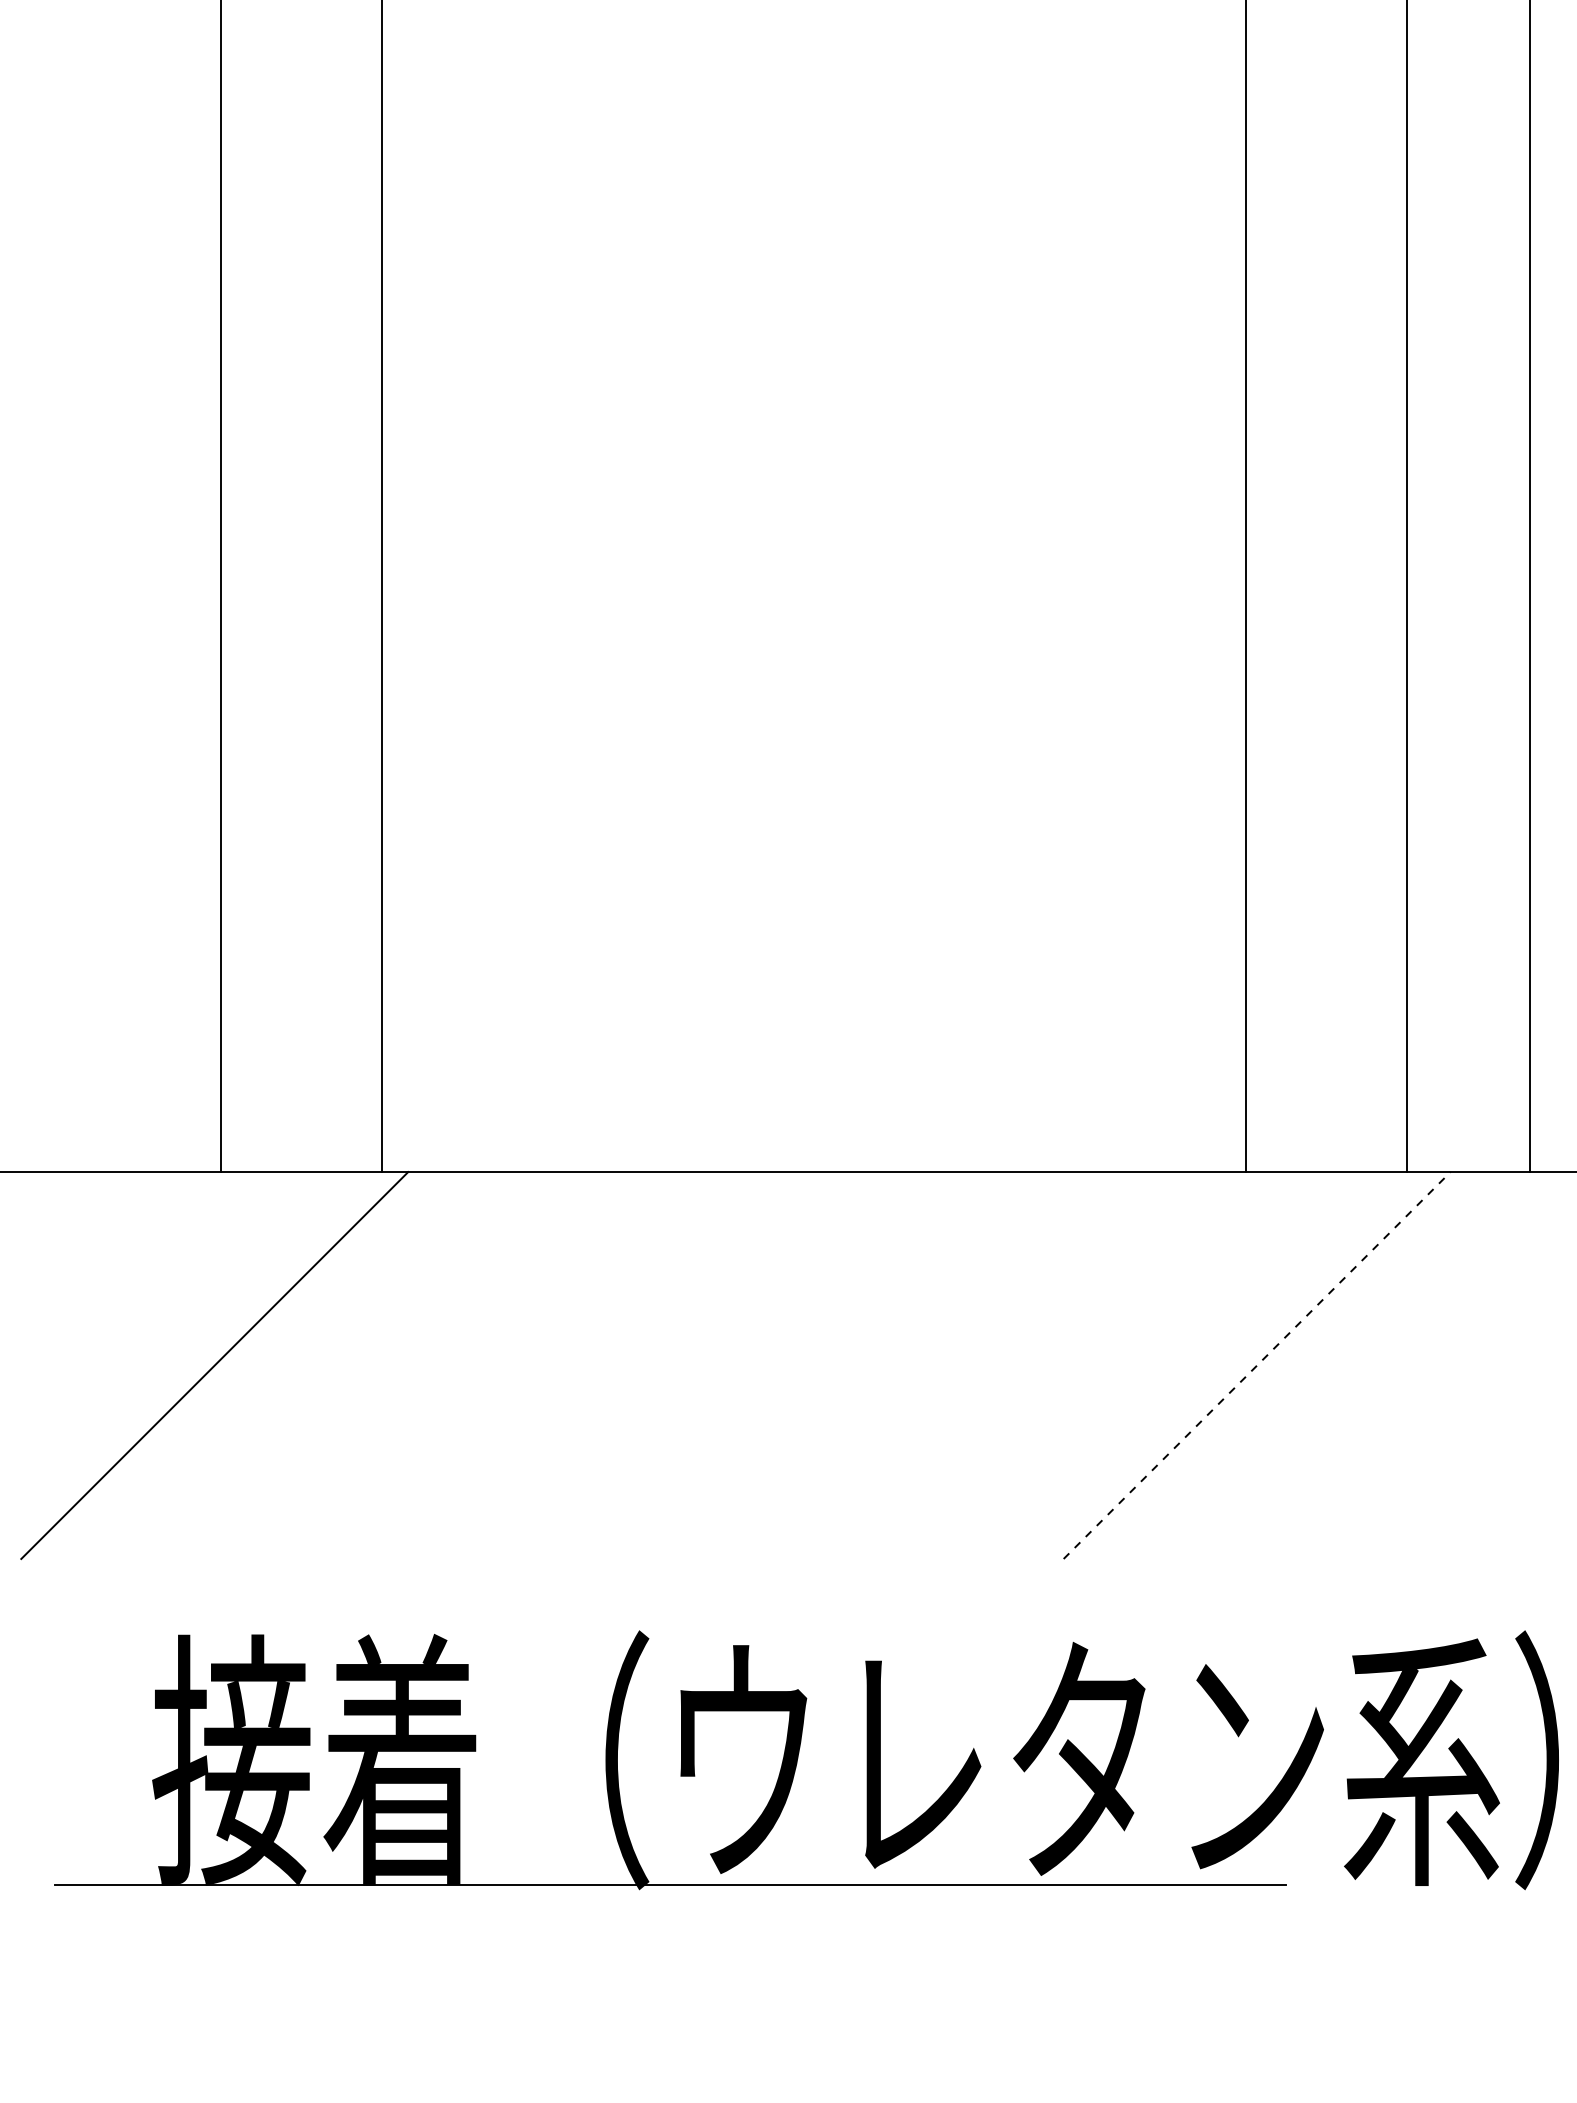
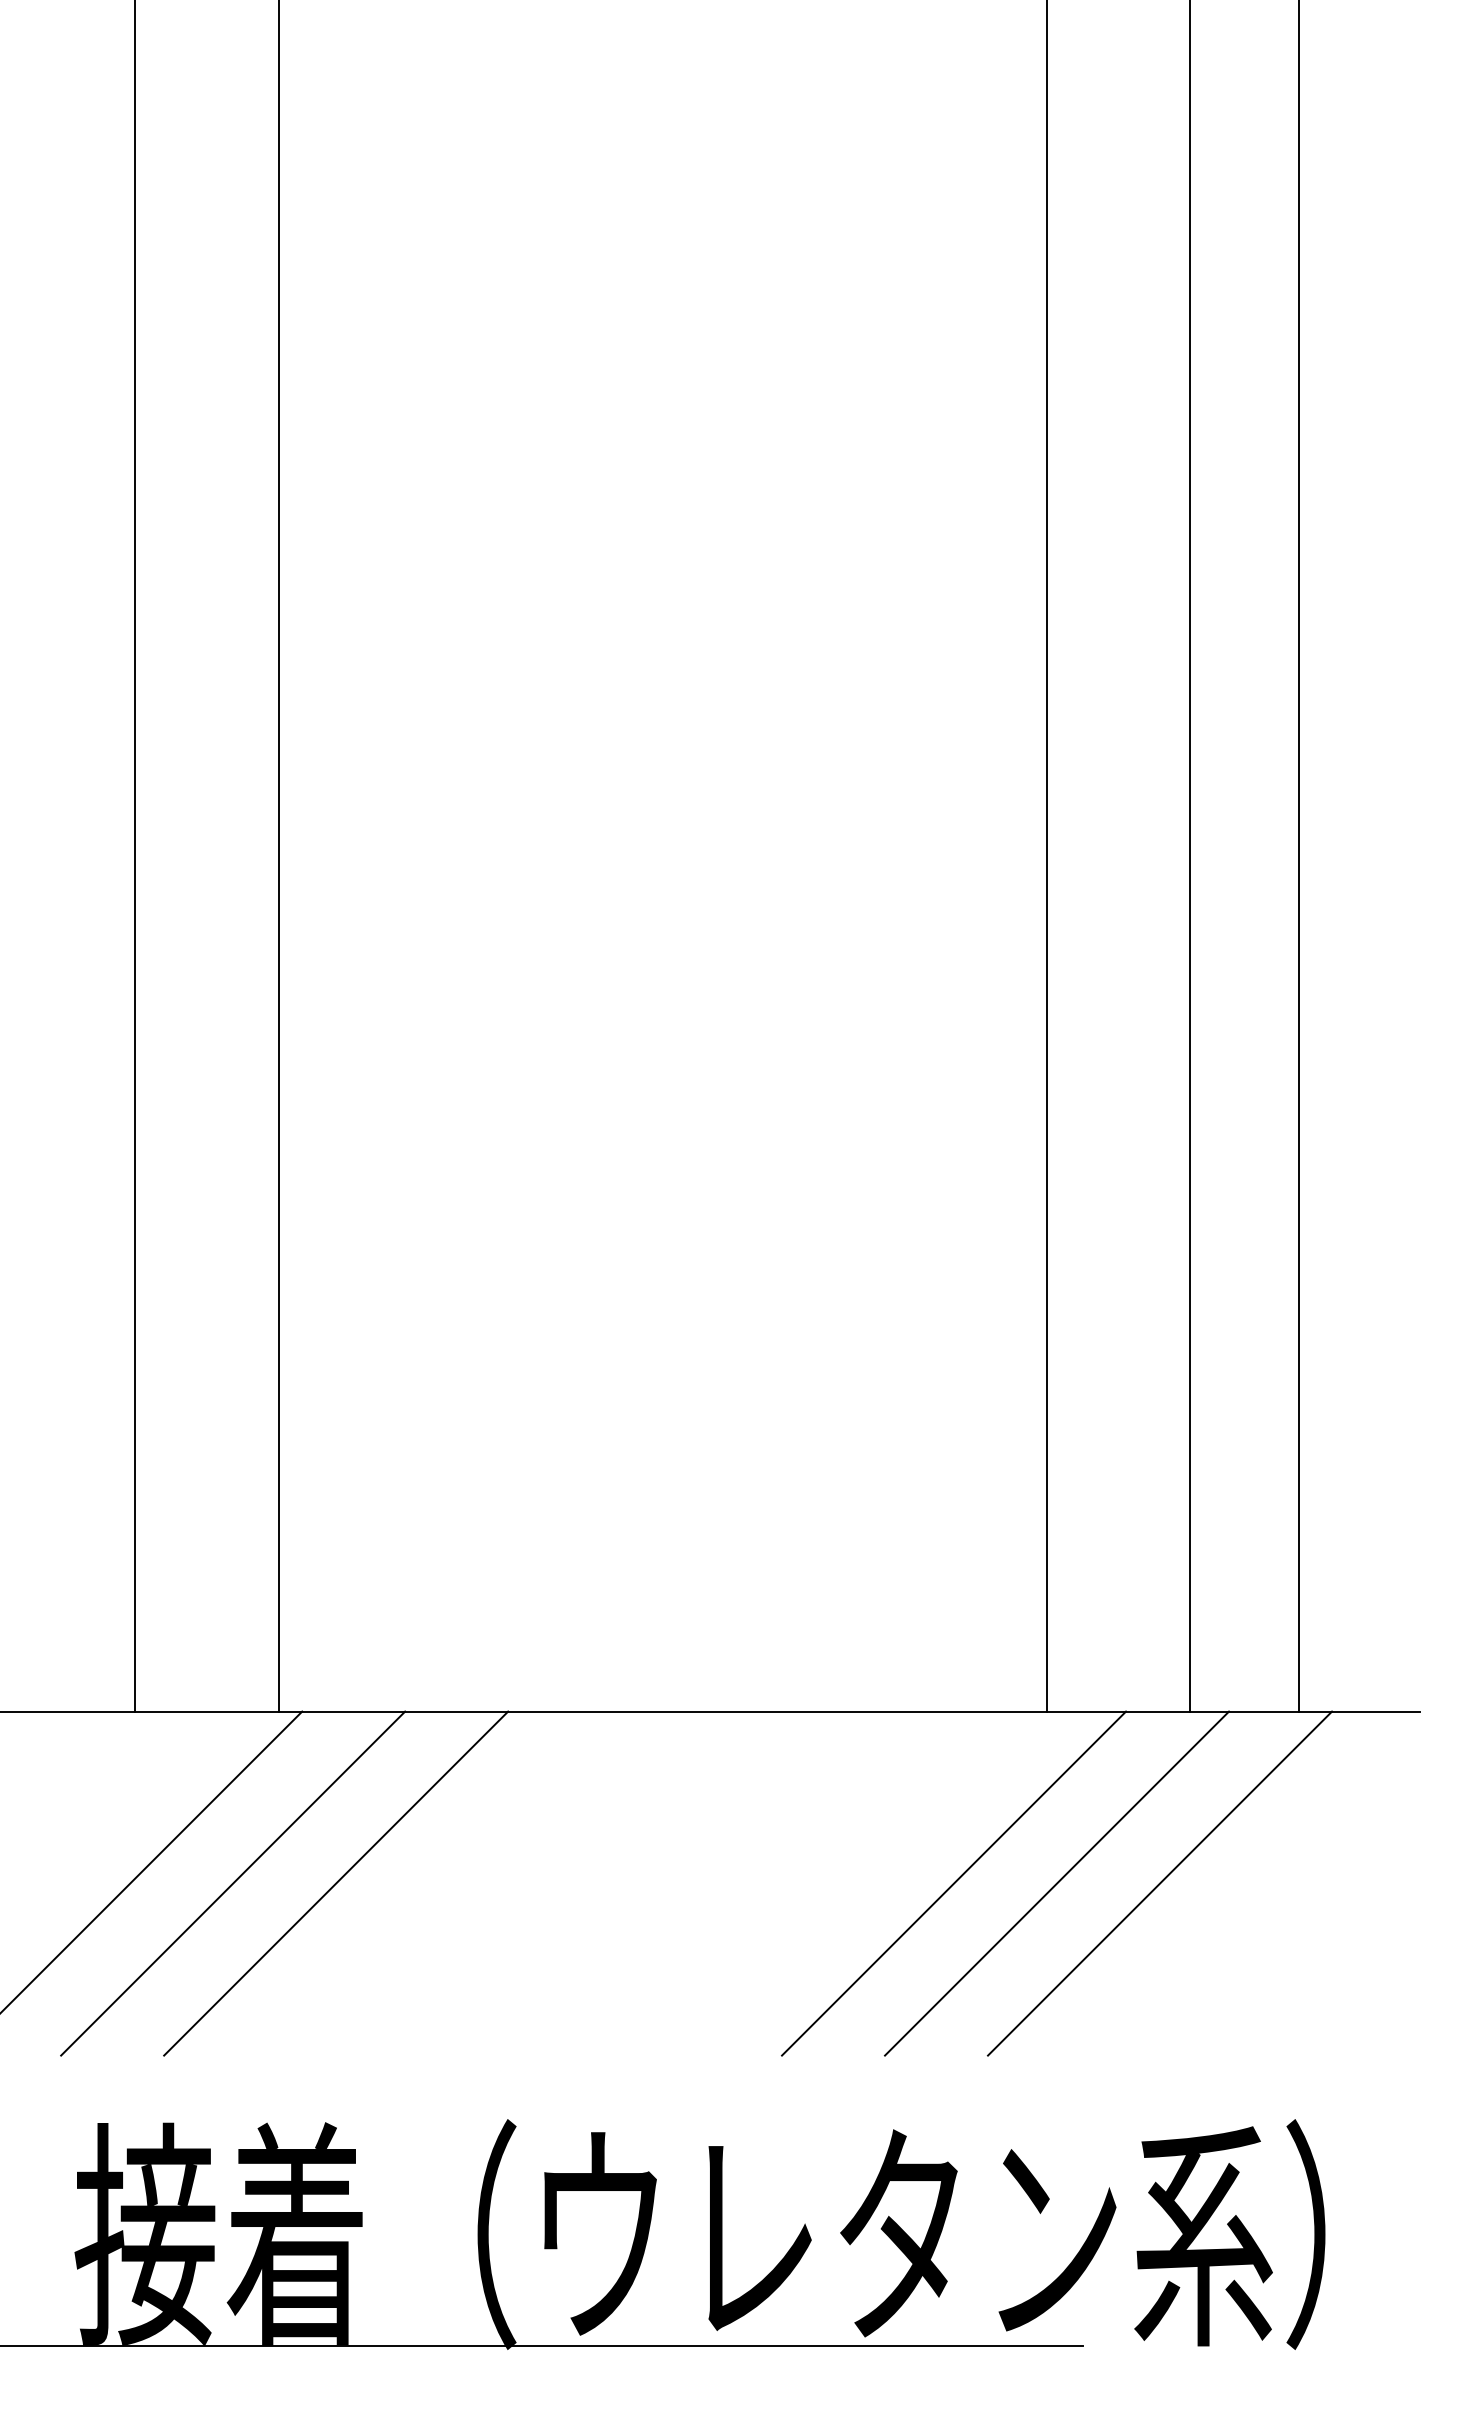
line: (330, 1365) -> (233, 1883), added
line: (446, 1365) -> (336, 1883), added
line: (1141, 1365) -> (954, 1883), added
line: (1257, 1365) -> (1057, 1883), dashed -> solid
line: (1373, 1365) -> (1160, 1883), added

